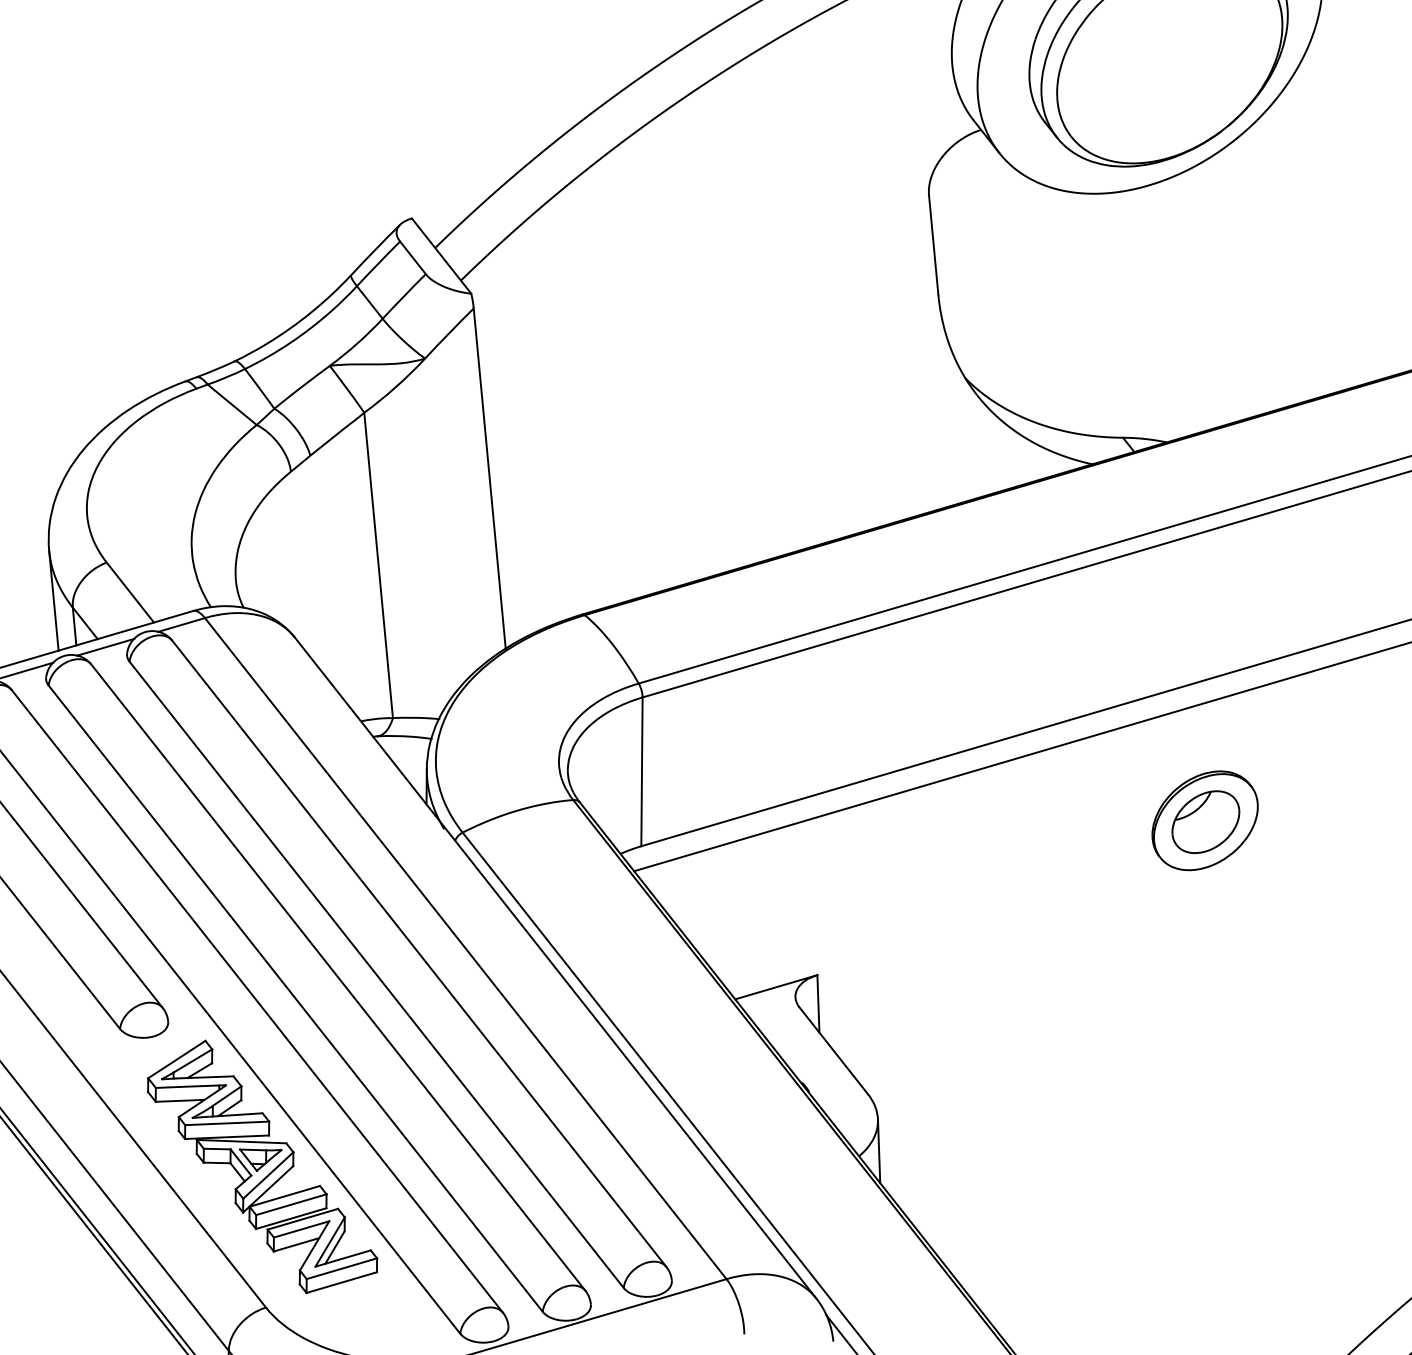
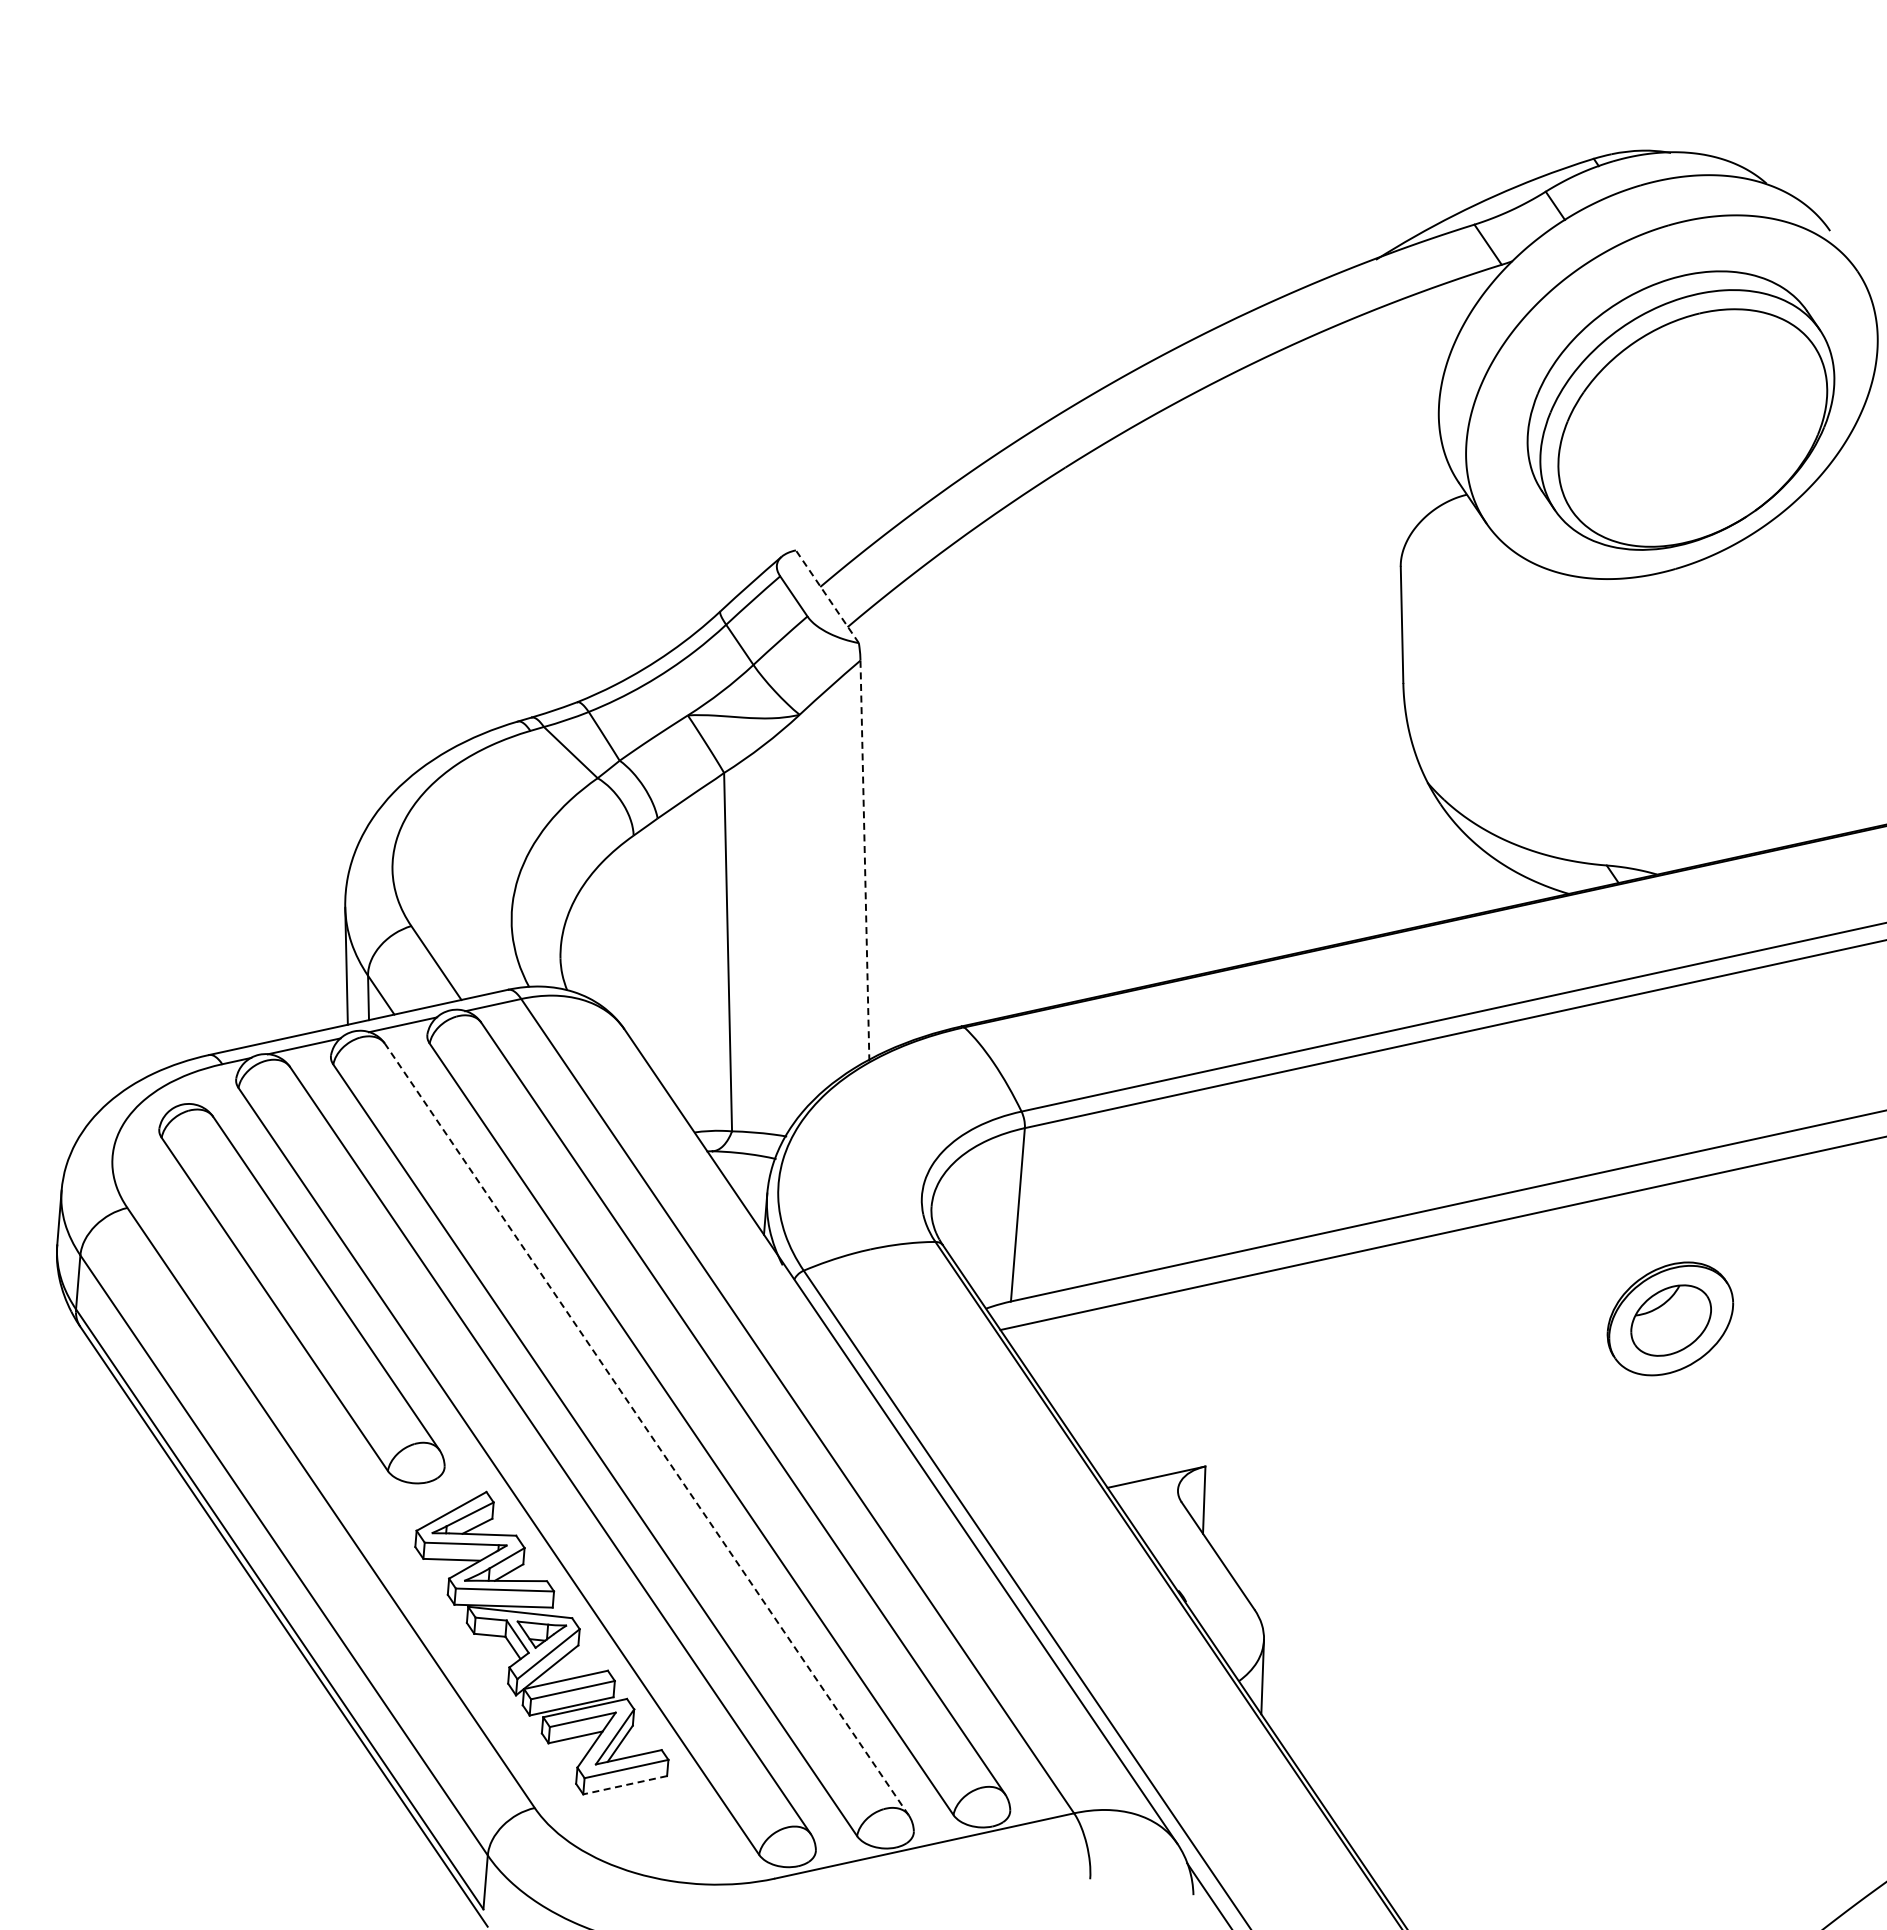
line: (441, 255) -> (827, 596), solid -> dashed
line: (489, 478) -> (864, 860), solid -> dashed
line: (338, 977) -> (646, 1429), solid -> dashed
line: (342, 1282) -> (625, 1785), solid -> dashed

